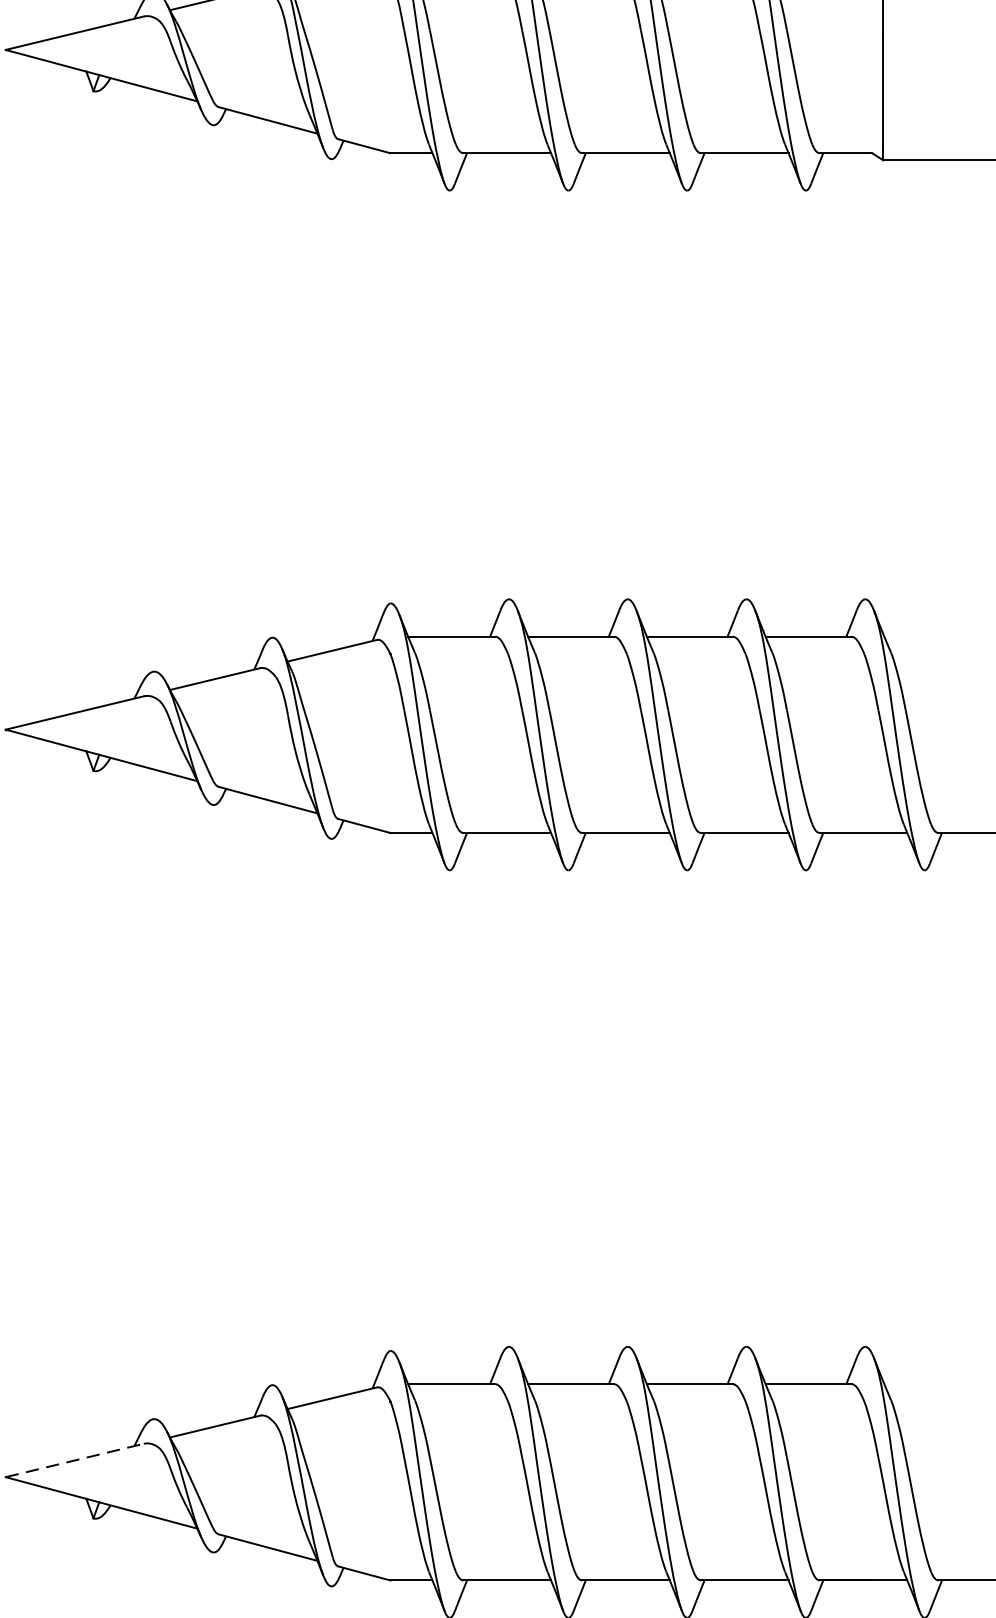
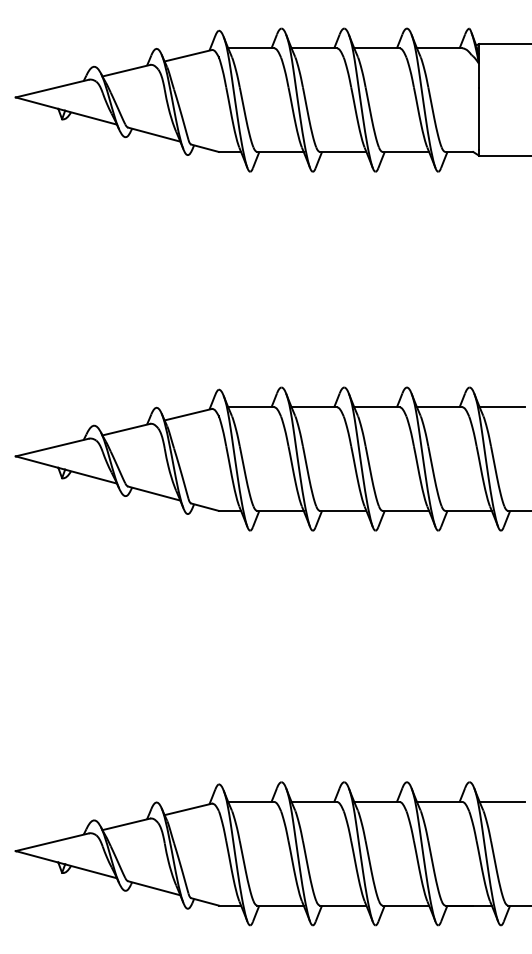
line: (927, 637) -> (502, 407), added
line: (927, 1385) -> (502, 802), added
line: (75, 1460) -> (52, 842), dashed -> solid

